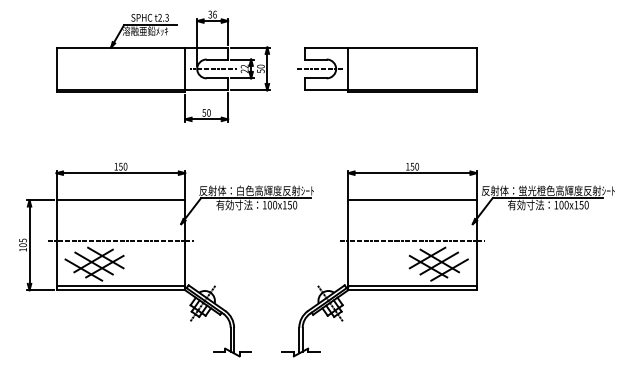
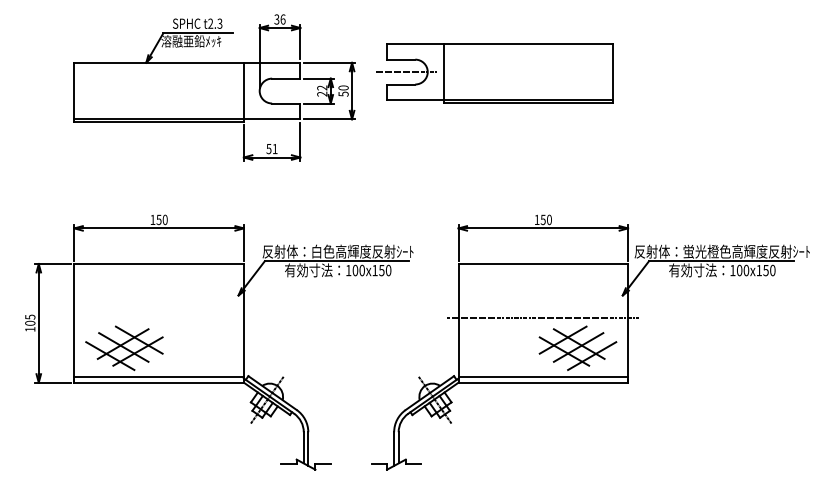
line: (213, 69) -> (280, 91), removed
part: (386, 70) -> (494, 73), moved
text: (208, 112) -> (274, 148), 50 -> 51
line: (121, 240) -> (159, 317), removed

